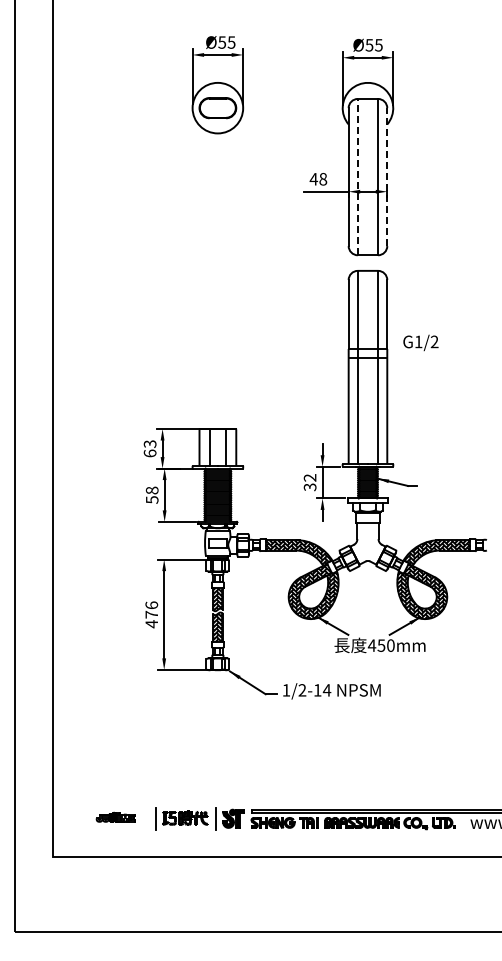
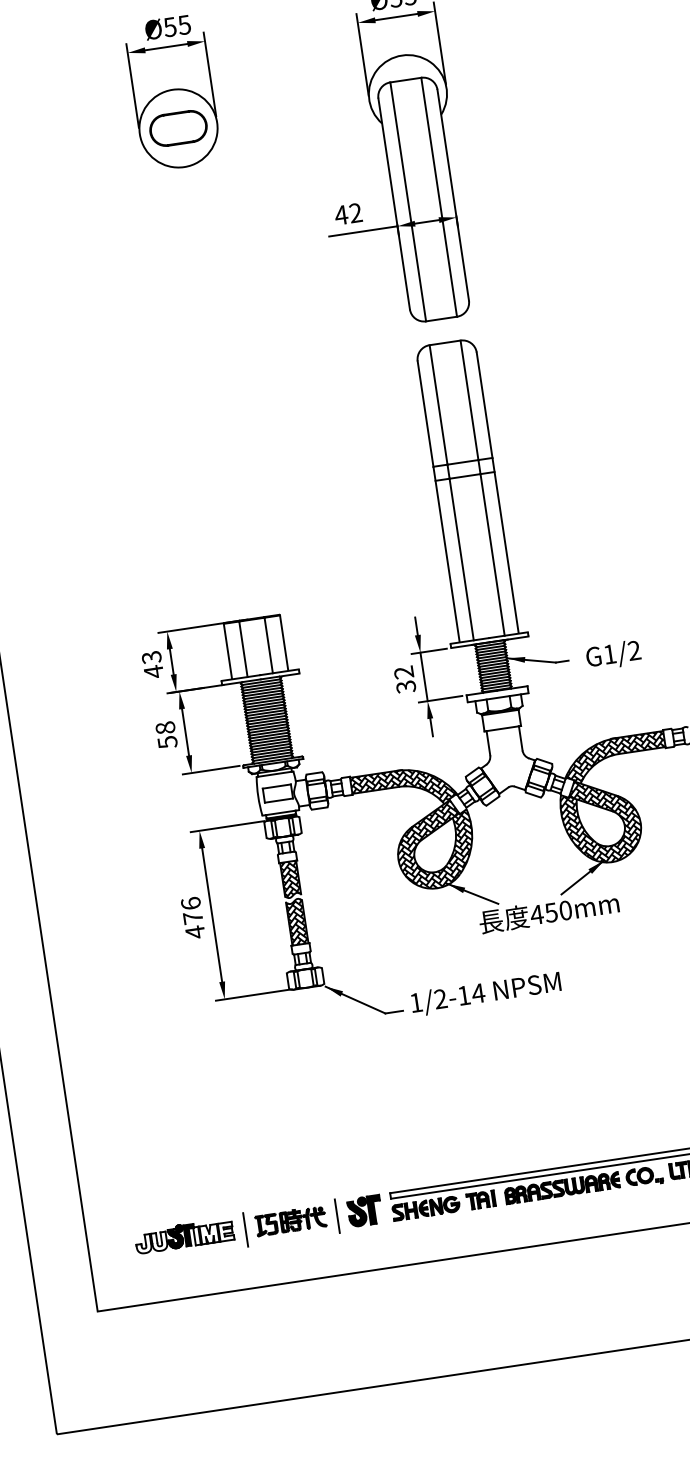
line: (357, 176) -> (407, 201), dashed -> solid
line: (387, 177) -> (453, 195), dashed -> solid
text: (323, 179) -> (356, 213), 48 -> 42
text: (420, 342) -> (612, 654), moved
text: (149, 453) -> (152, 671), 63 -> 43
part: (115, 817) -> (184, 1236), size x1.67

